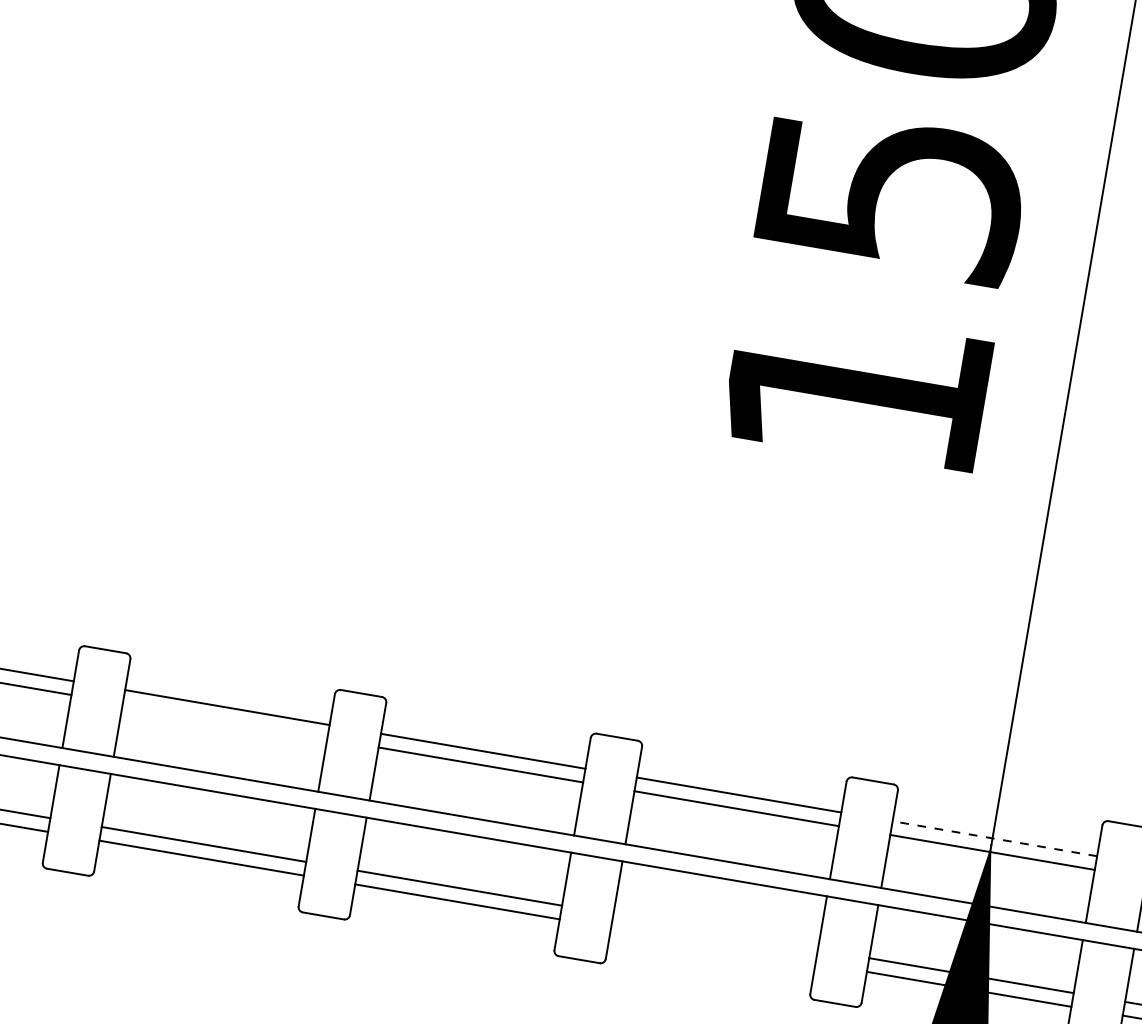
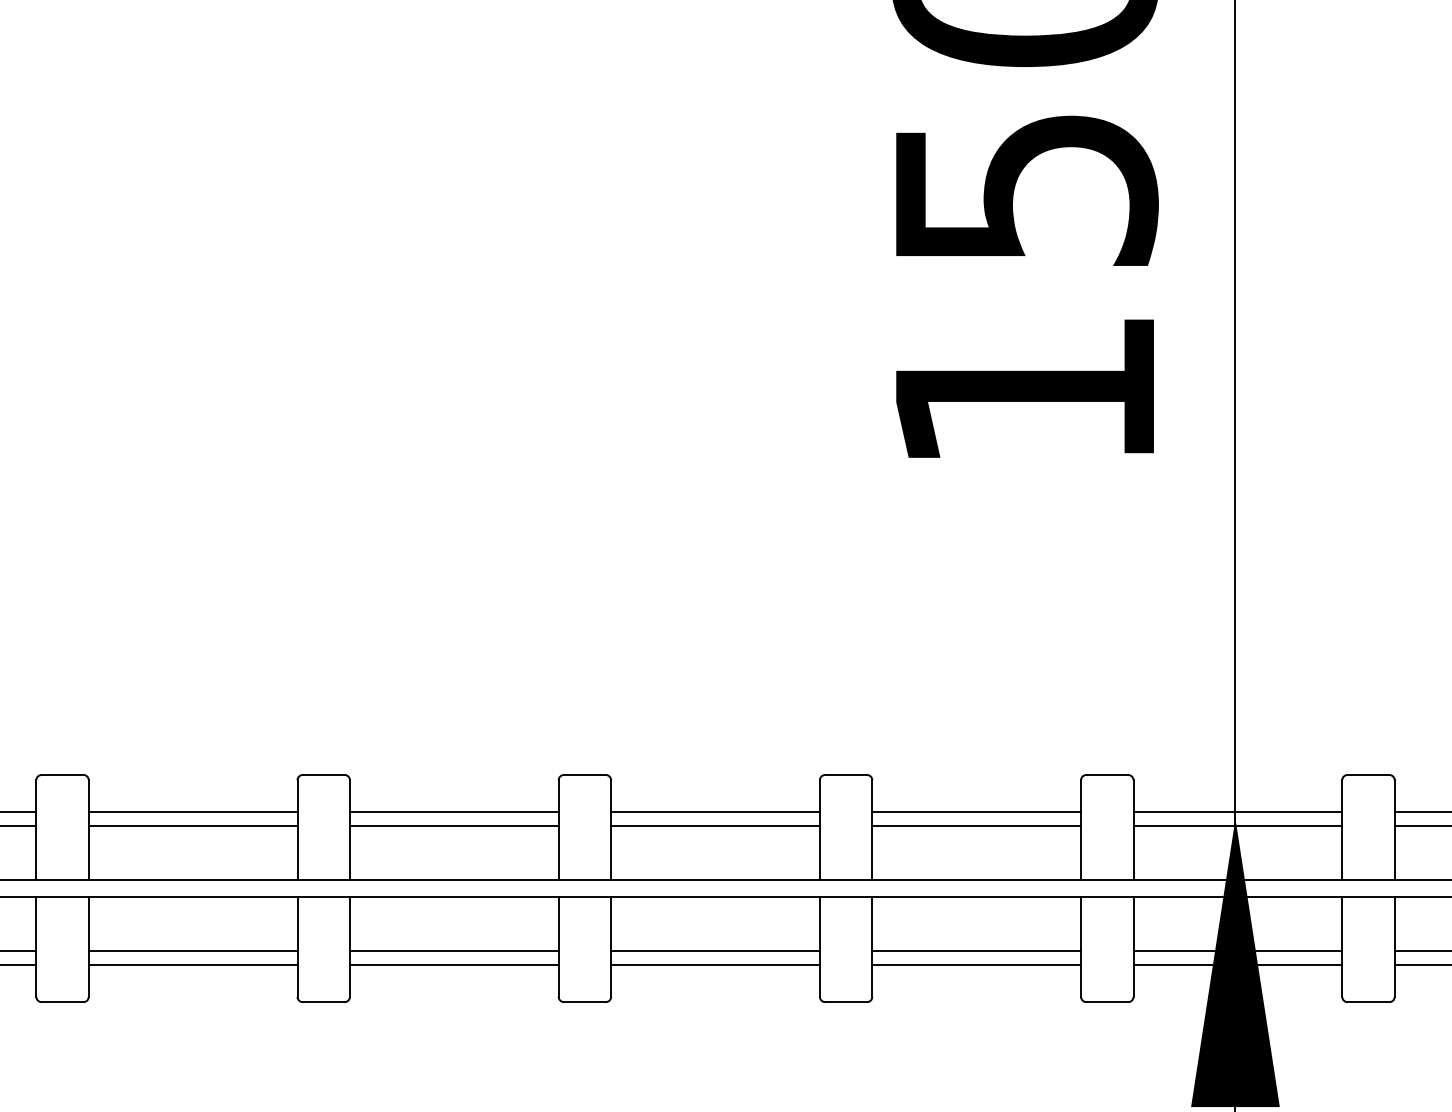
line: (224, 720) -> (453, 825), added
line: (994, 838) -> (1237, 811), dashed -> solid
line: (715, 931) -> (976, 951), added
line: (713, 945) -> (976, 965), added

